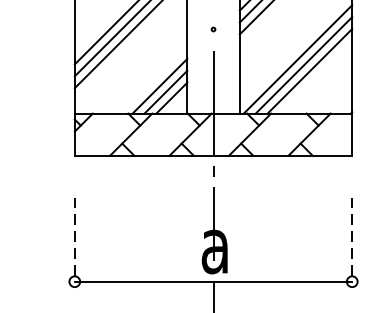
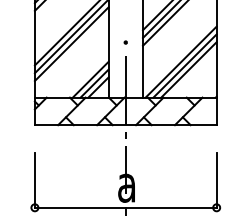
line: (74, 240) -> (34, 180), dashed -> solid
line: (352, 240) -> (216, 180), dashed -> solid

